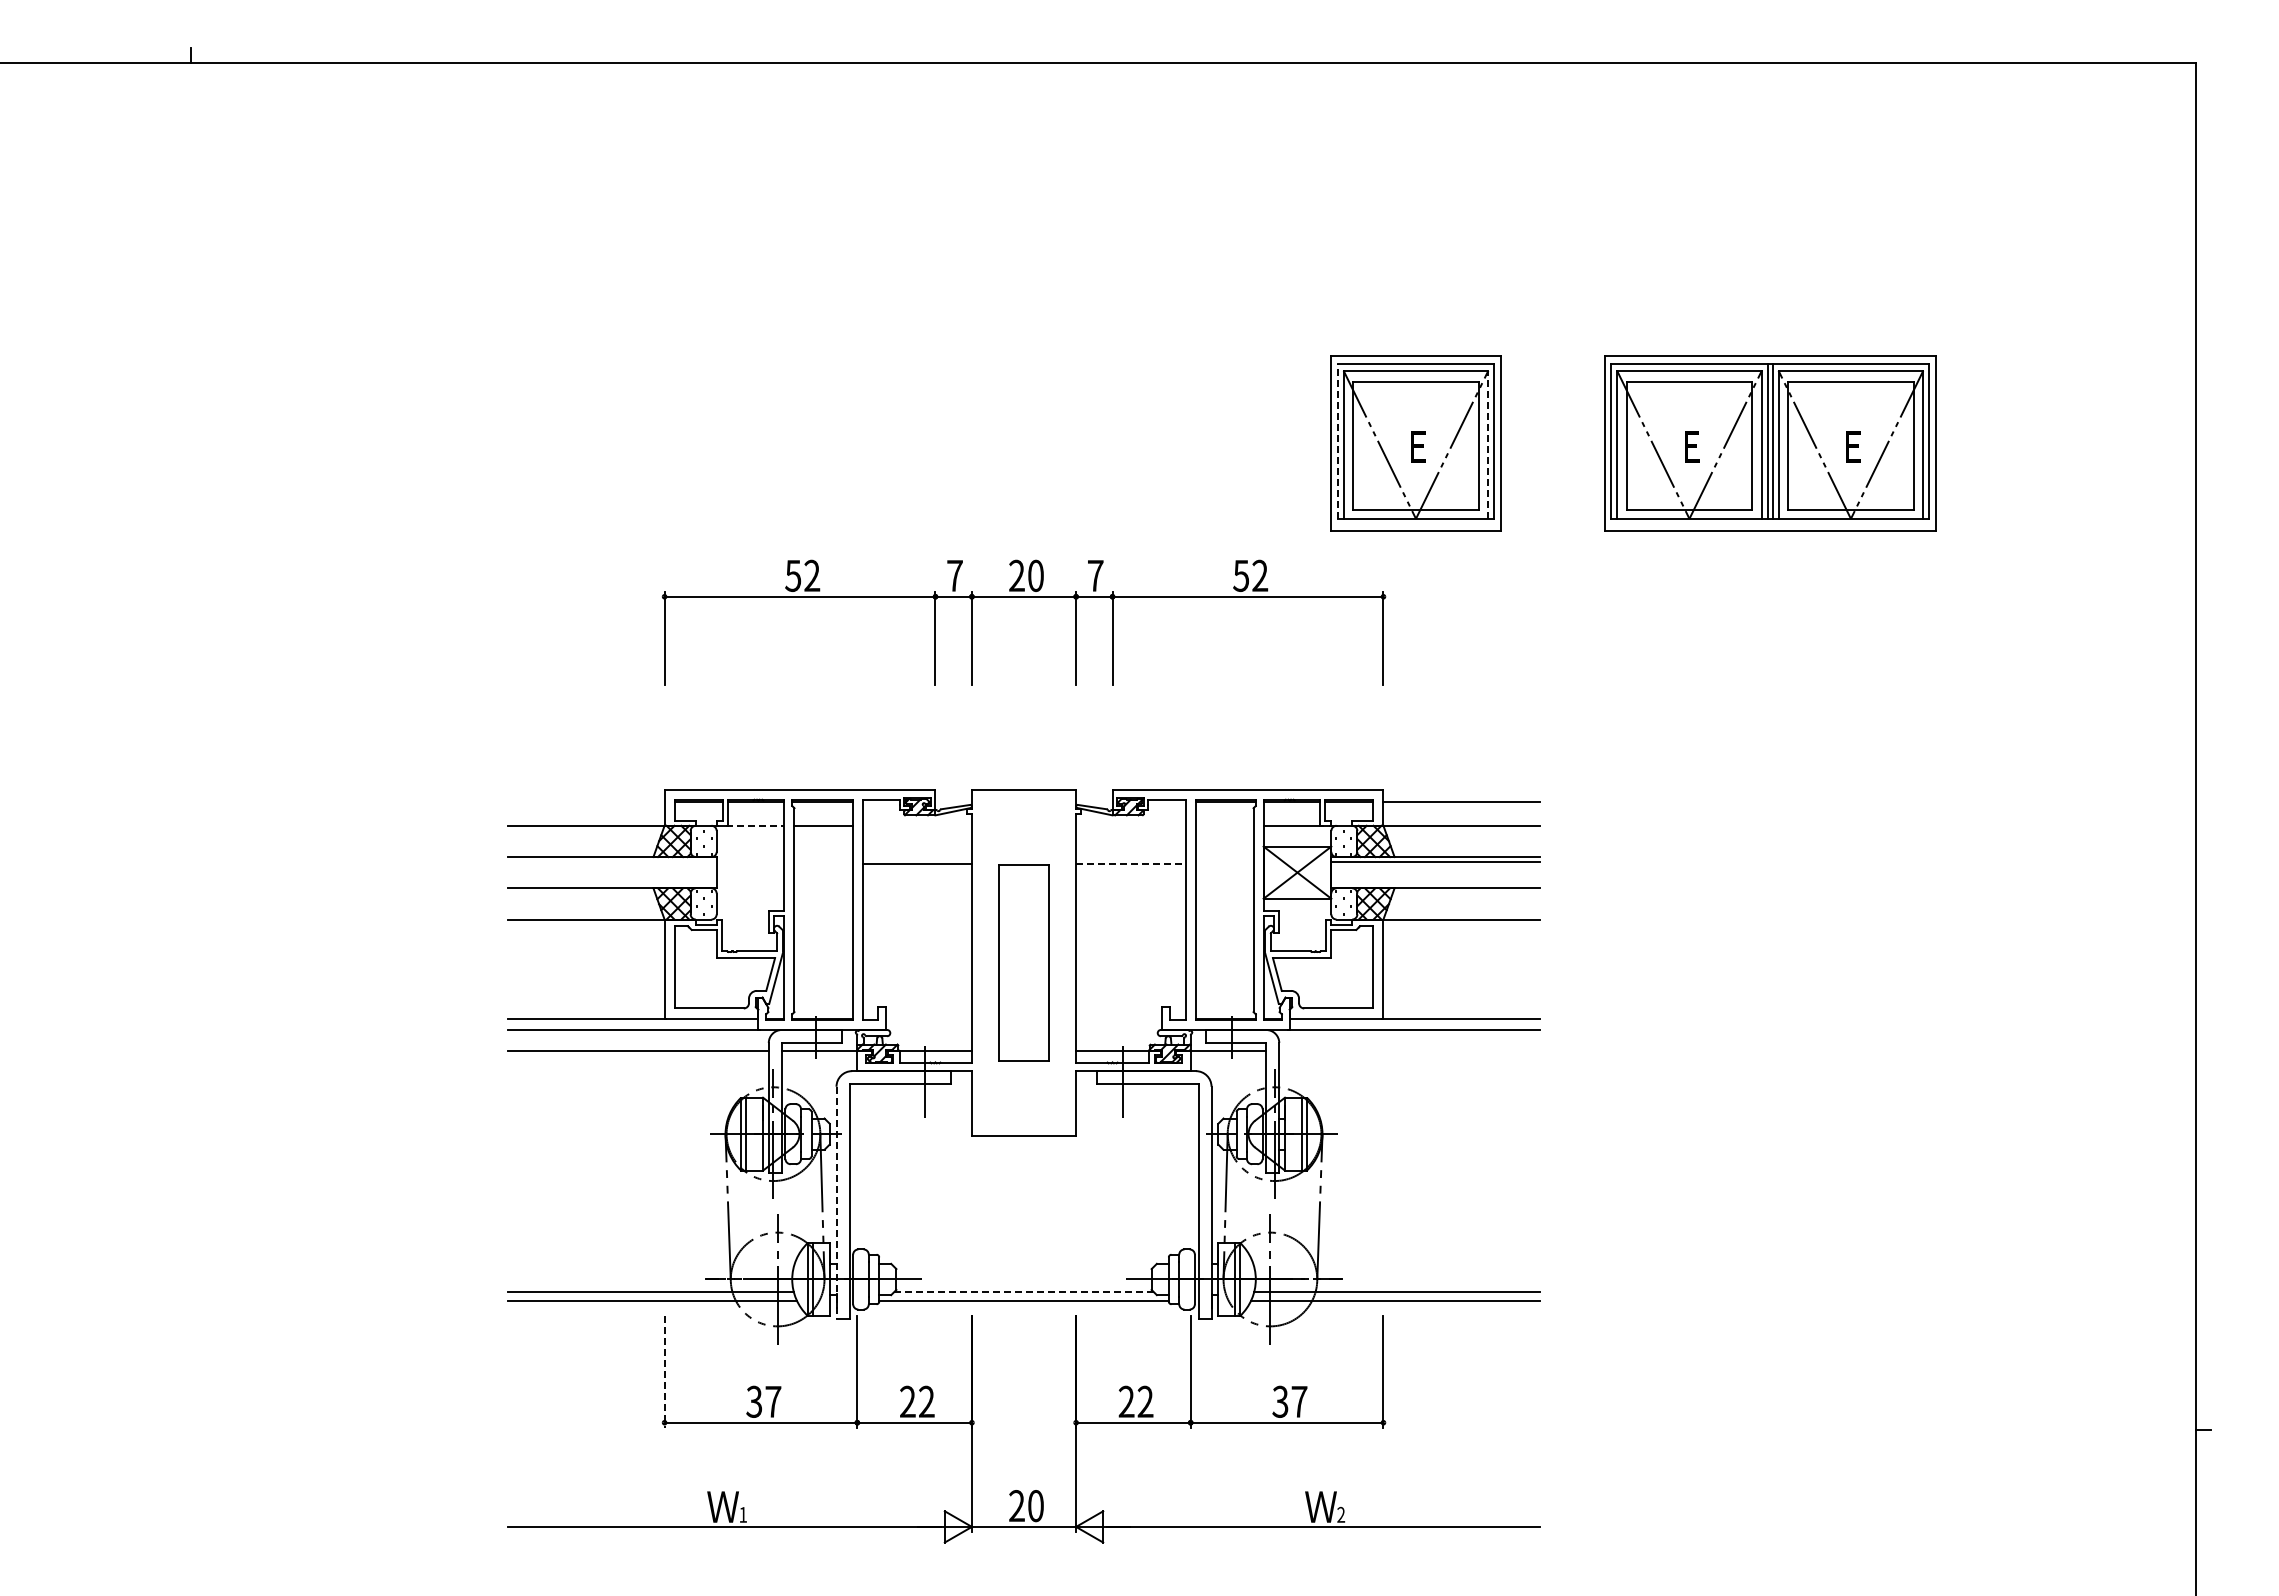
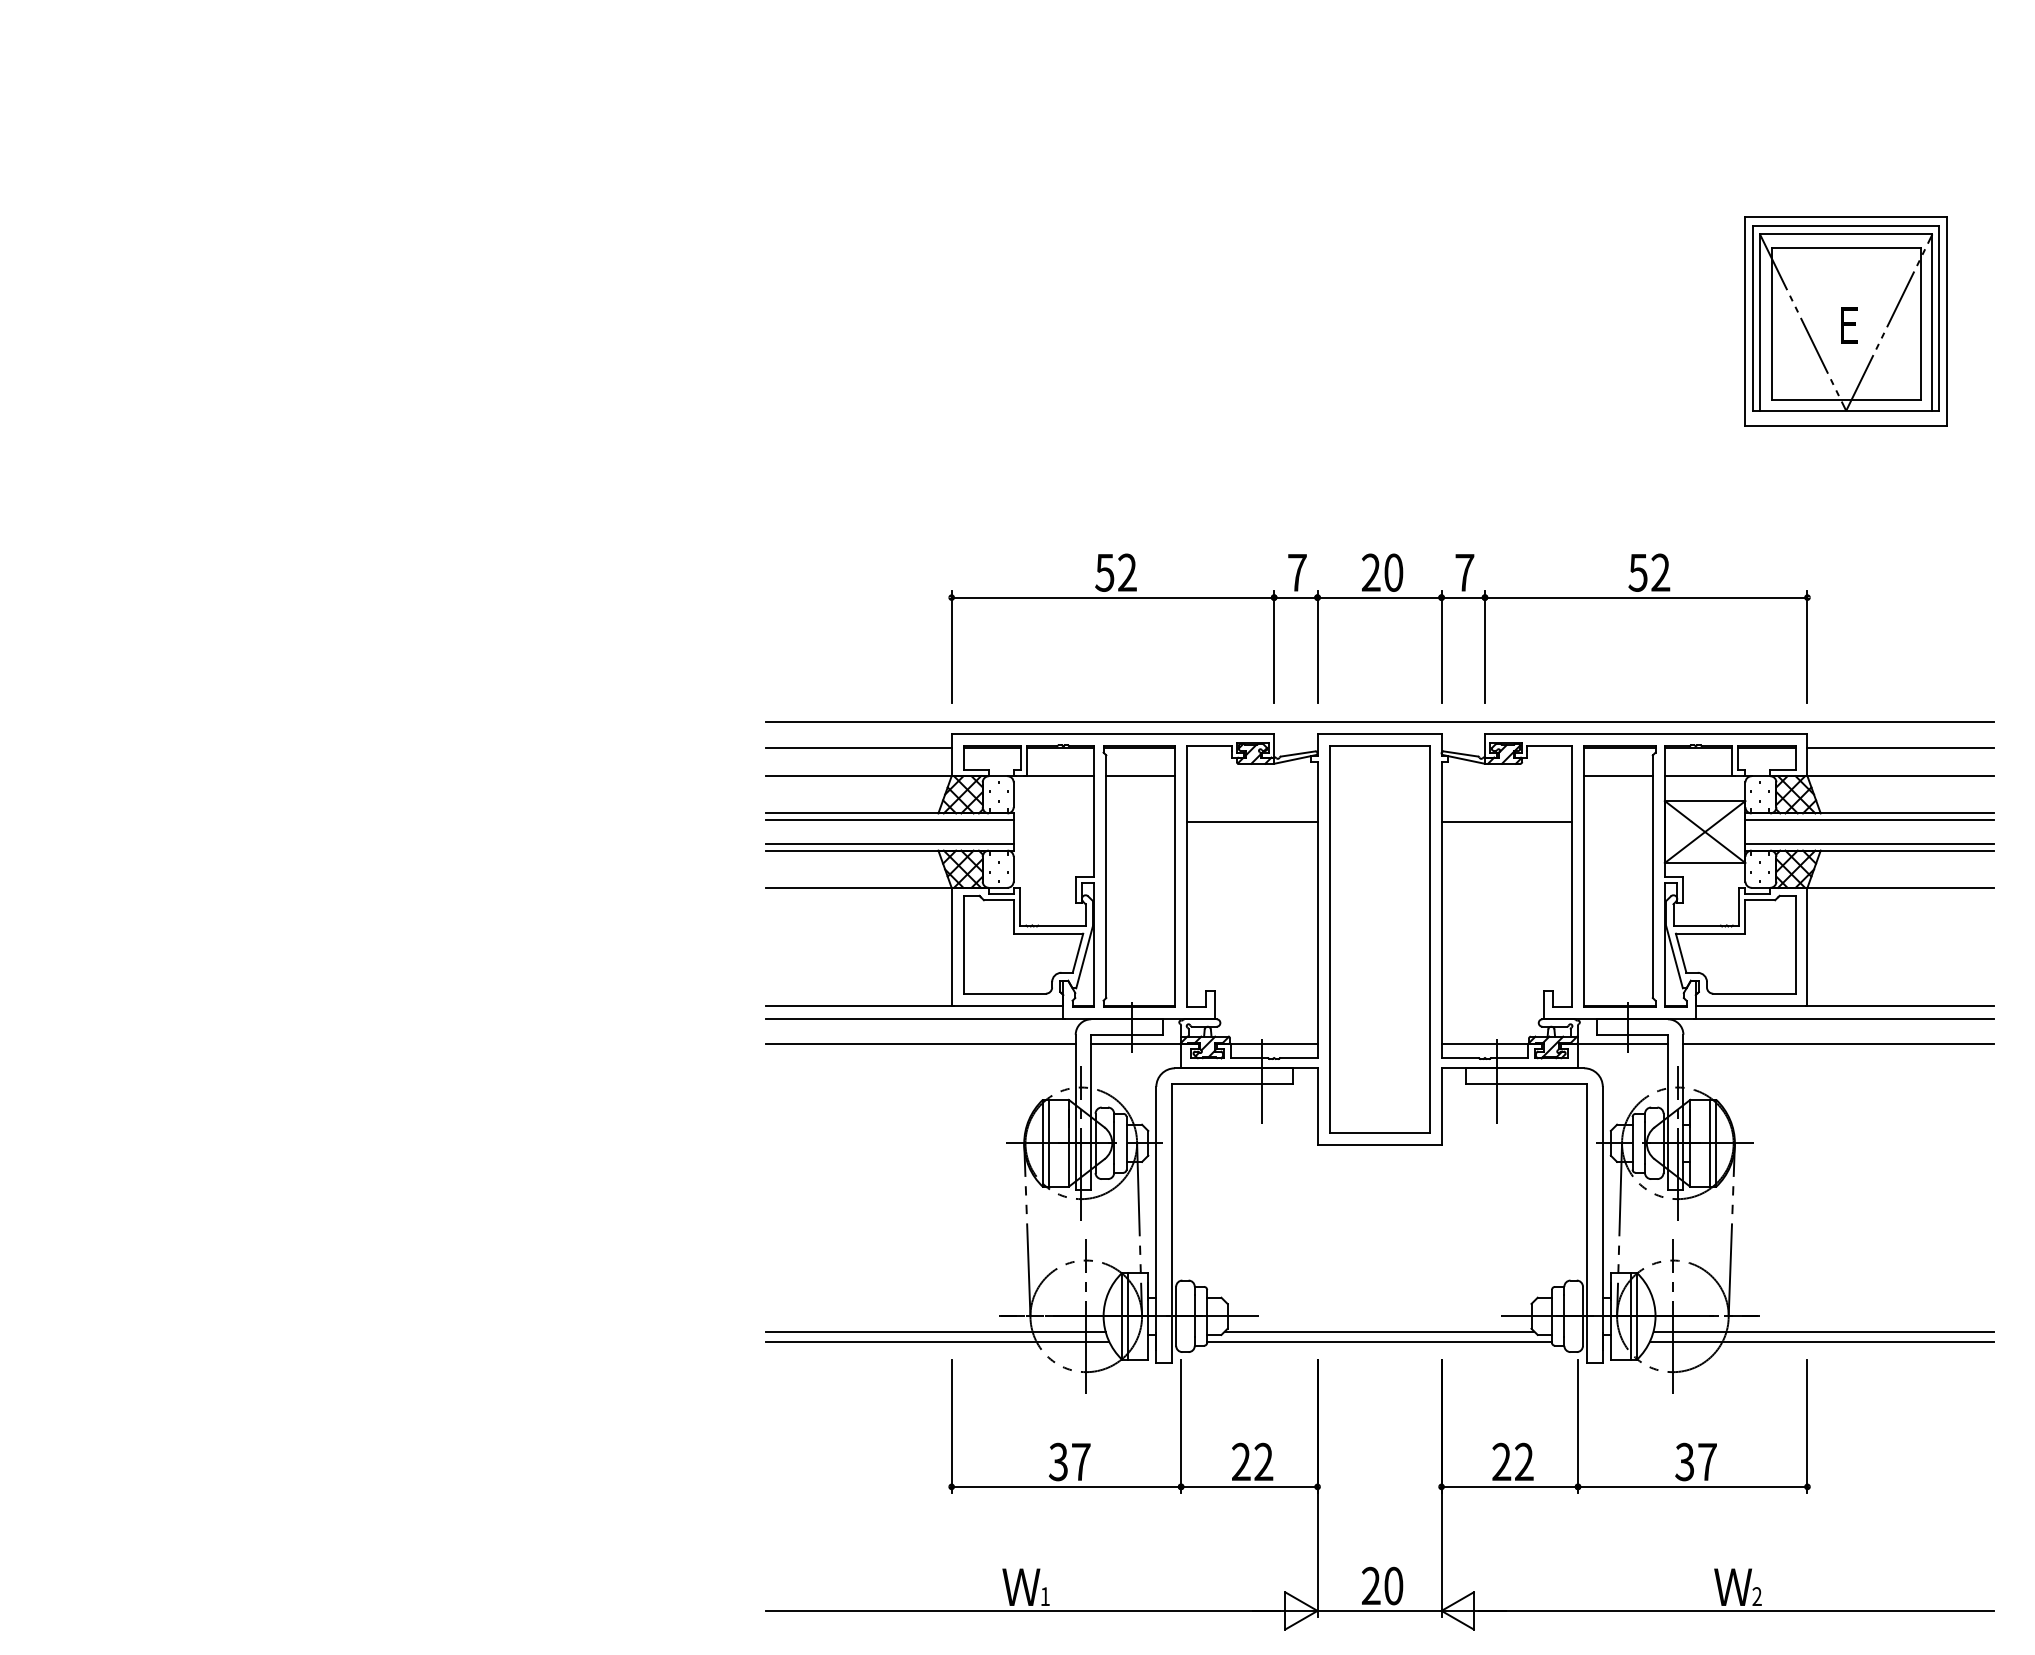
line: (1337, 440) -> (1752, 317), dashed -> solid
line: (1488, 444) -> (1932, 322), dashed -> solid
part: (1023, 597) -> (1378, 598), moved
line: (1023, 779) -> (1378, 721), added
line: (586, 801) -> (858, 747), added
line: (755, 825) -> (1059, 775), dashed -> solid
line: (1224, 825) -> (1618, 775), added
line: (612, 862) -> (889, 819), added
line: (1130, 864) -> (1506, 822), dashed -> solid
line: (612, 883) -> (889, 844), added
line: (1435, 883) -> (1869, 844), added
part: (1023, 962) -> (1378, 938), size x1.67
line: (1409, 1050) -> (1838, 1043), added
line: (836, 1202) -> (1156, 1224), dashed -> solid
line: (1023, 1292) -> (1378, 1331), dashed -> solid
line: (664, 1372) -> (951, 1427), dashed -> solid

